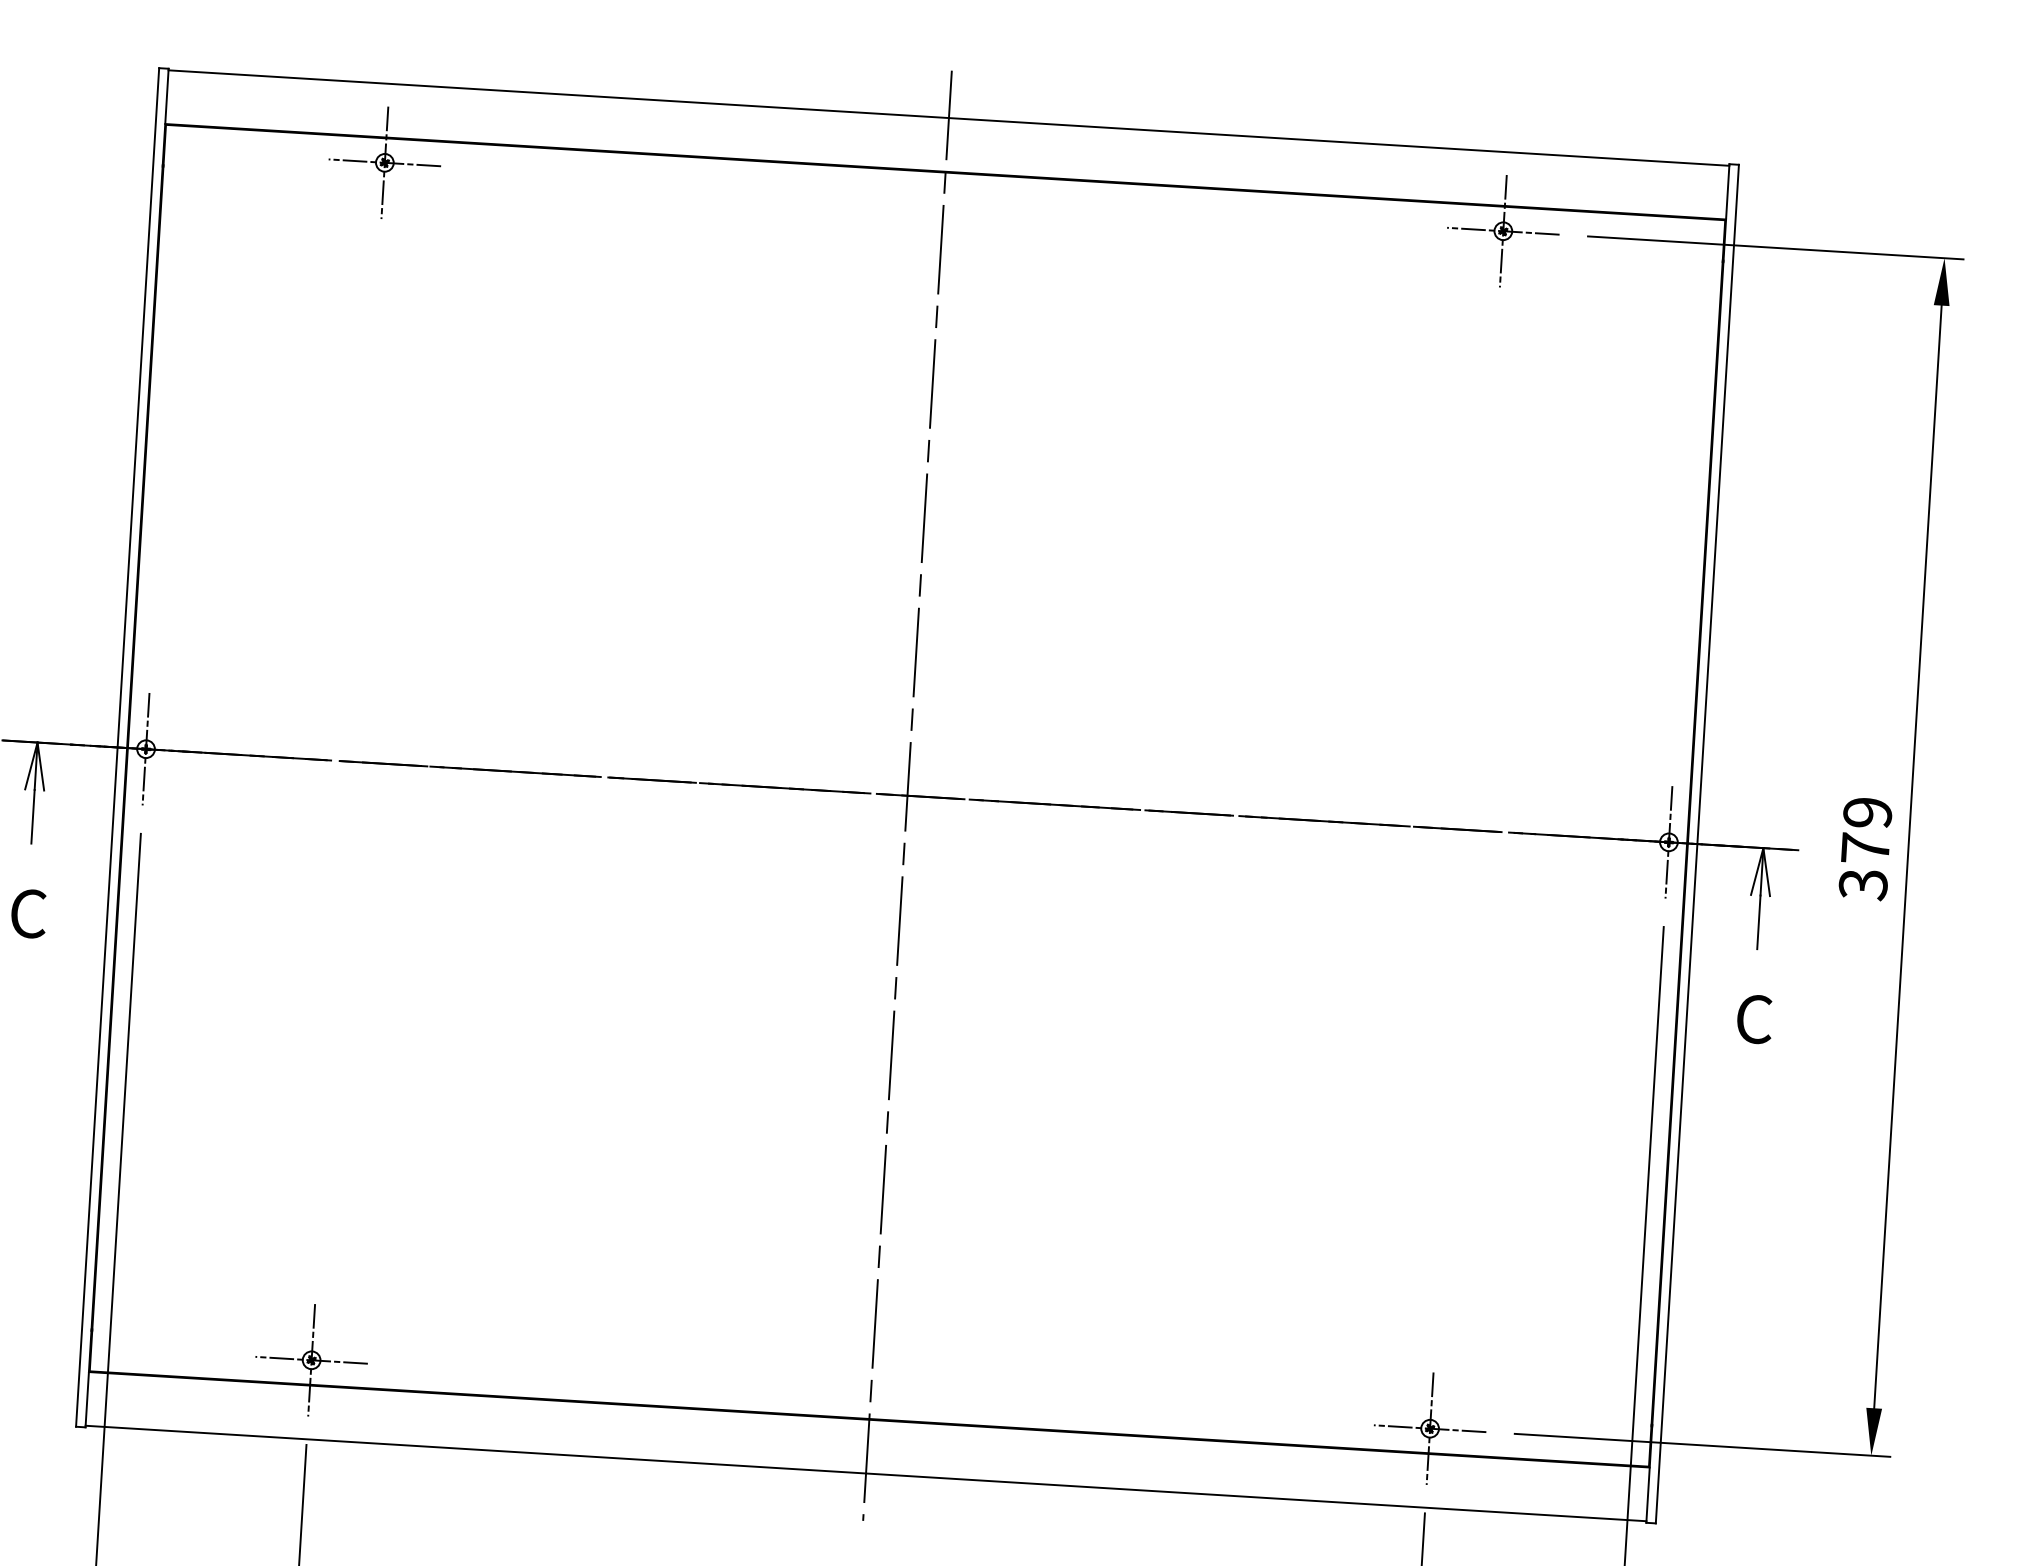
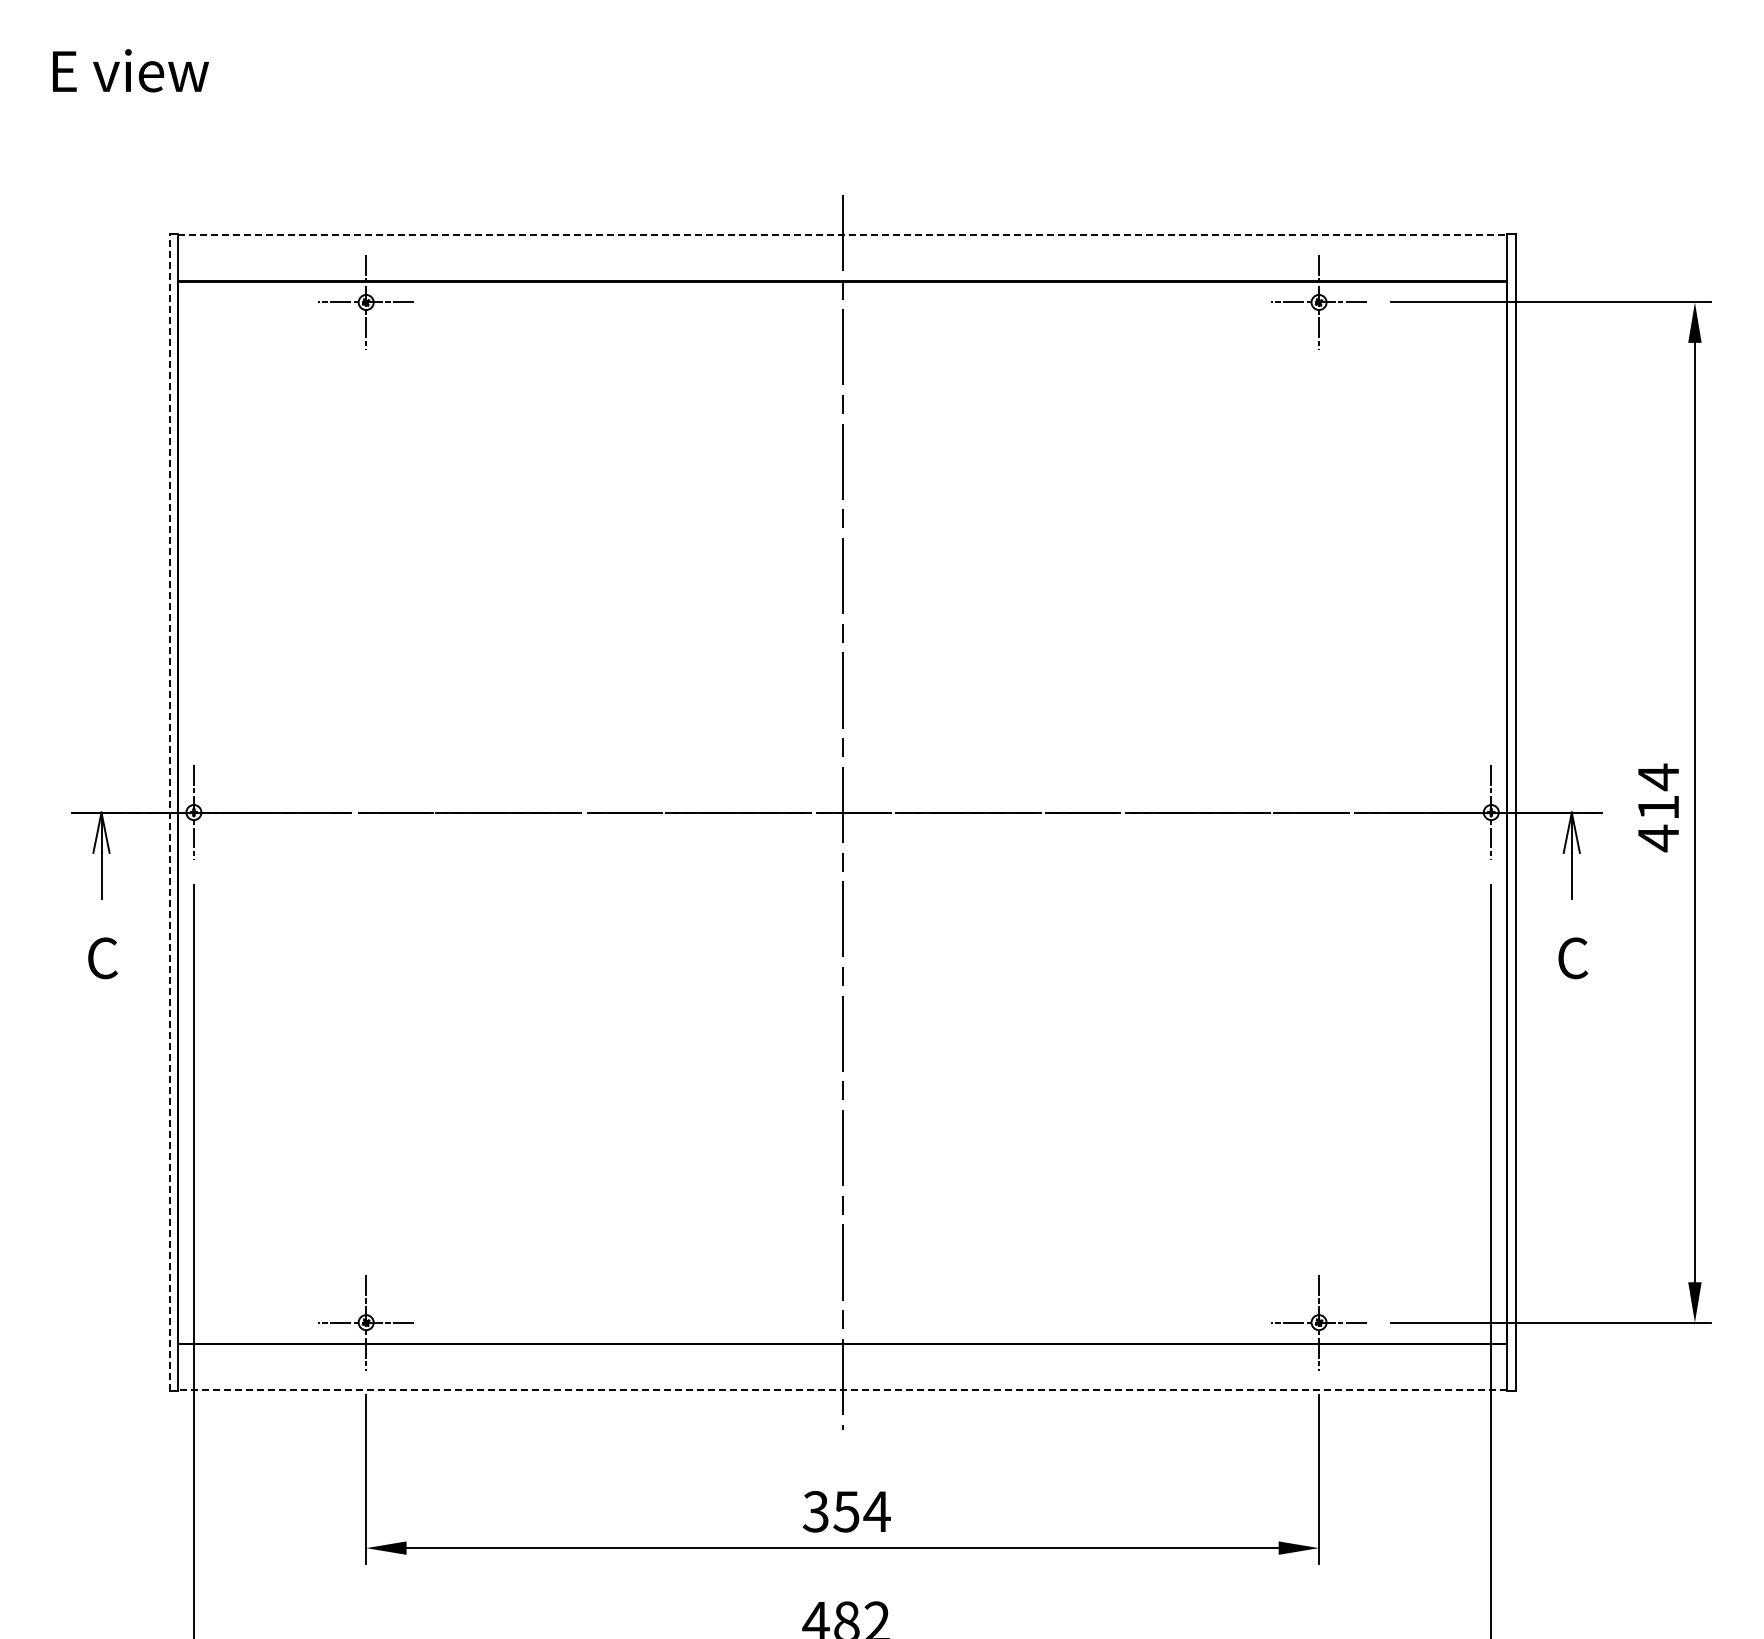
line: (948, 118) -> (842, 235), solid -> dashed
line: (117, 747) -> (169, 812), solid -> dashed
text: (1865, 848) -> (1658, 807), 379 -> 414
line: (865, 1472) -> (842, 1389), solid -> dashed

